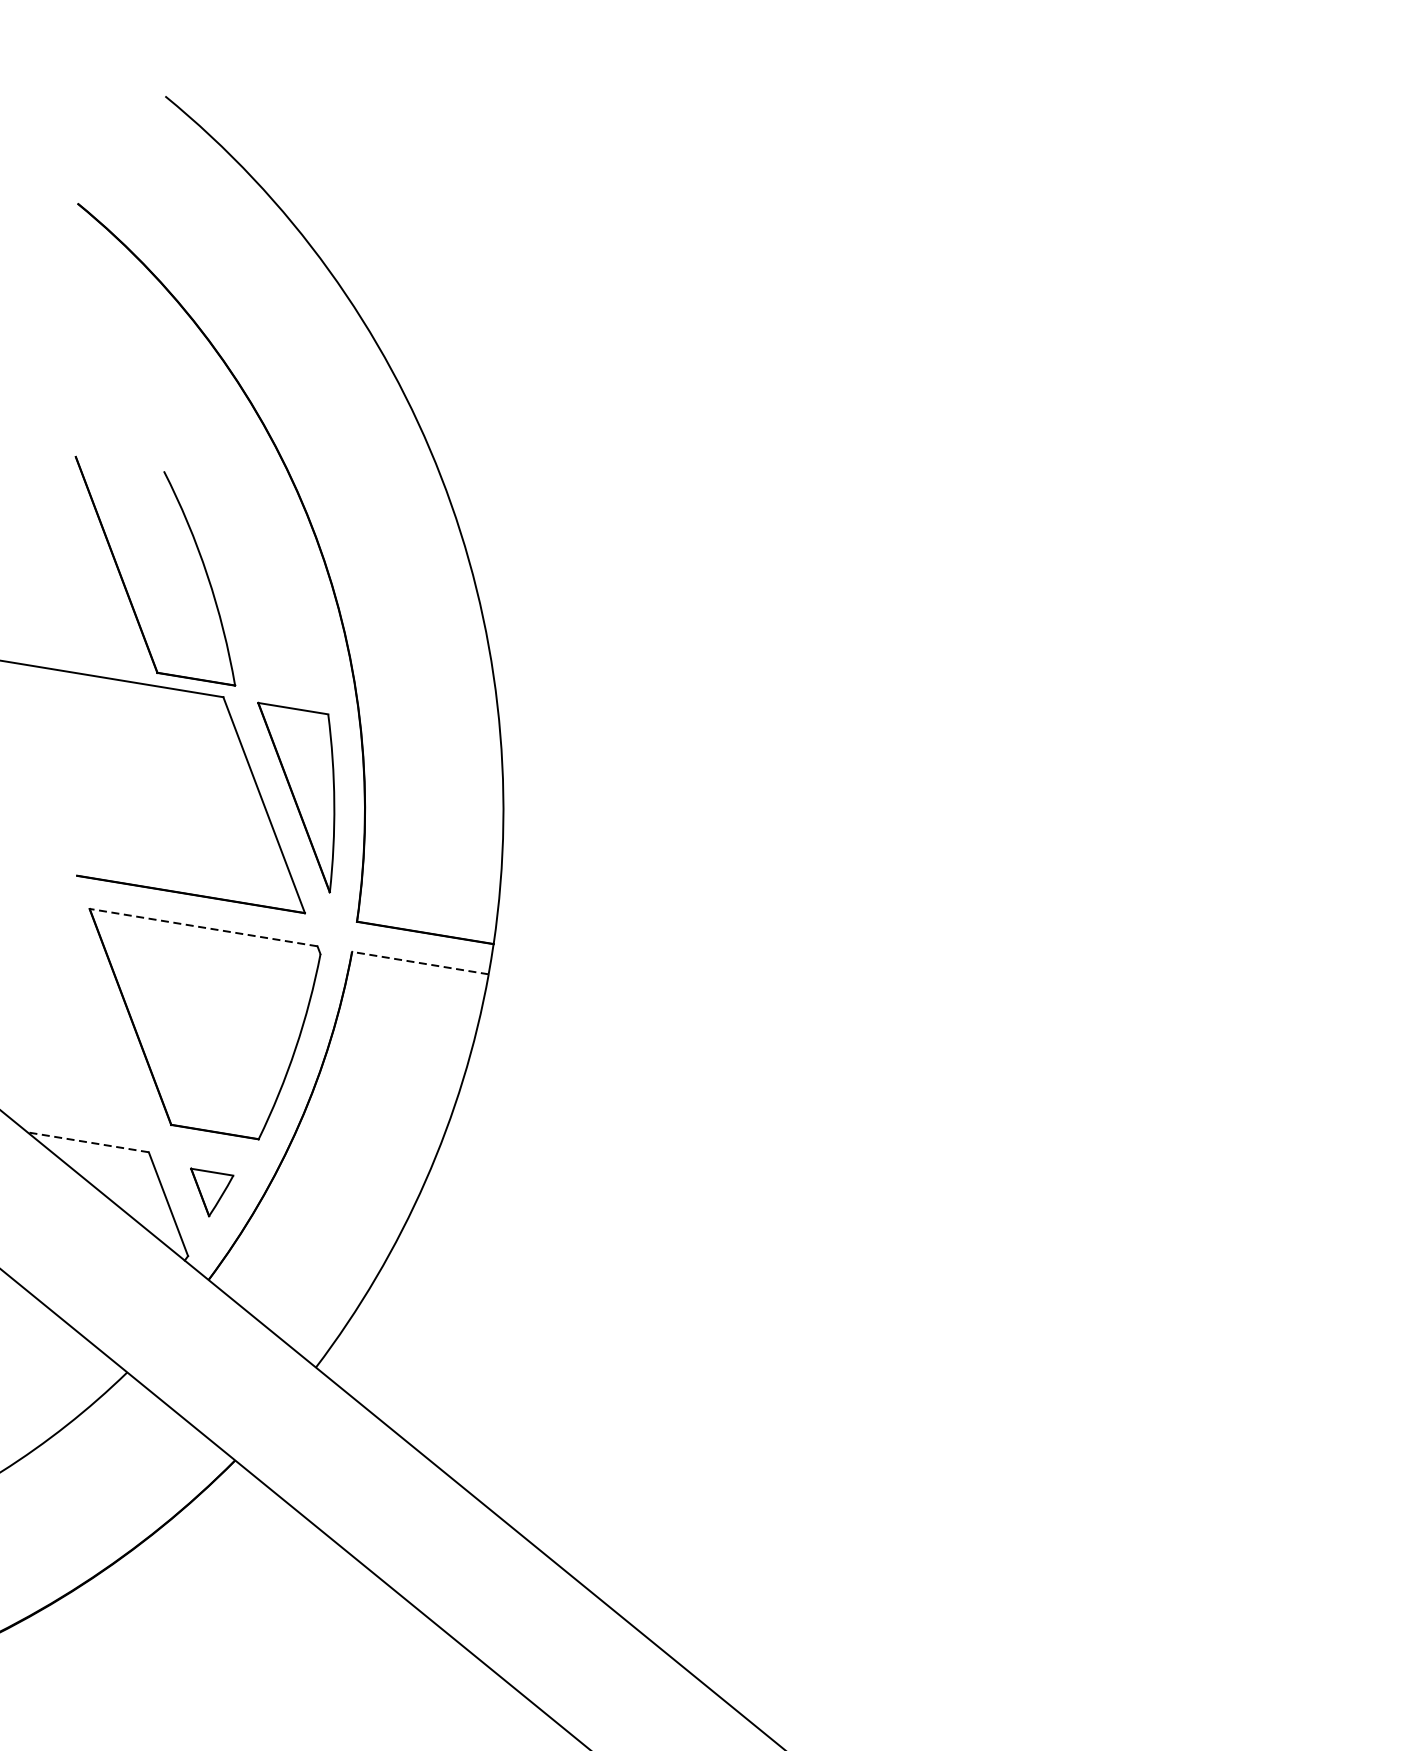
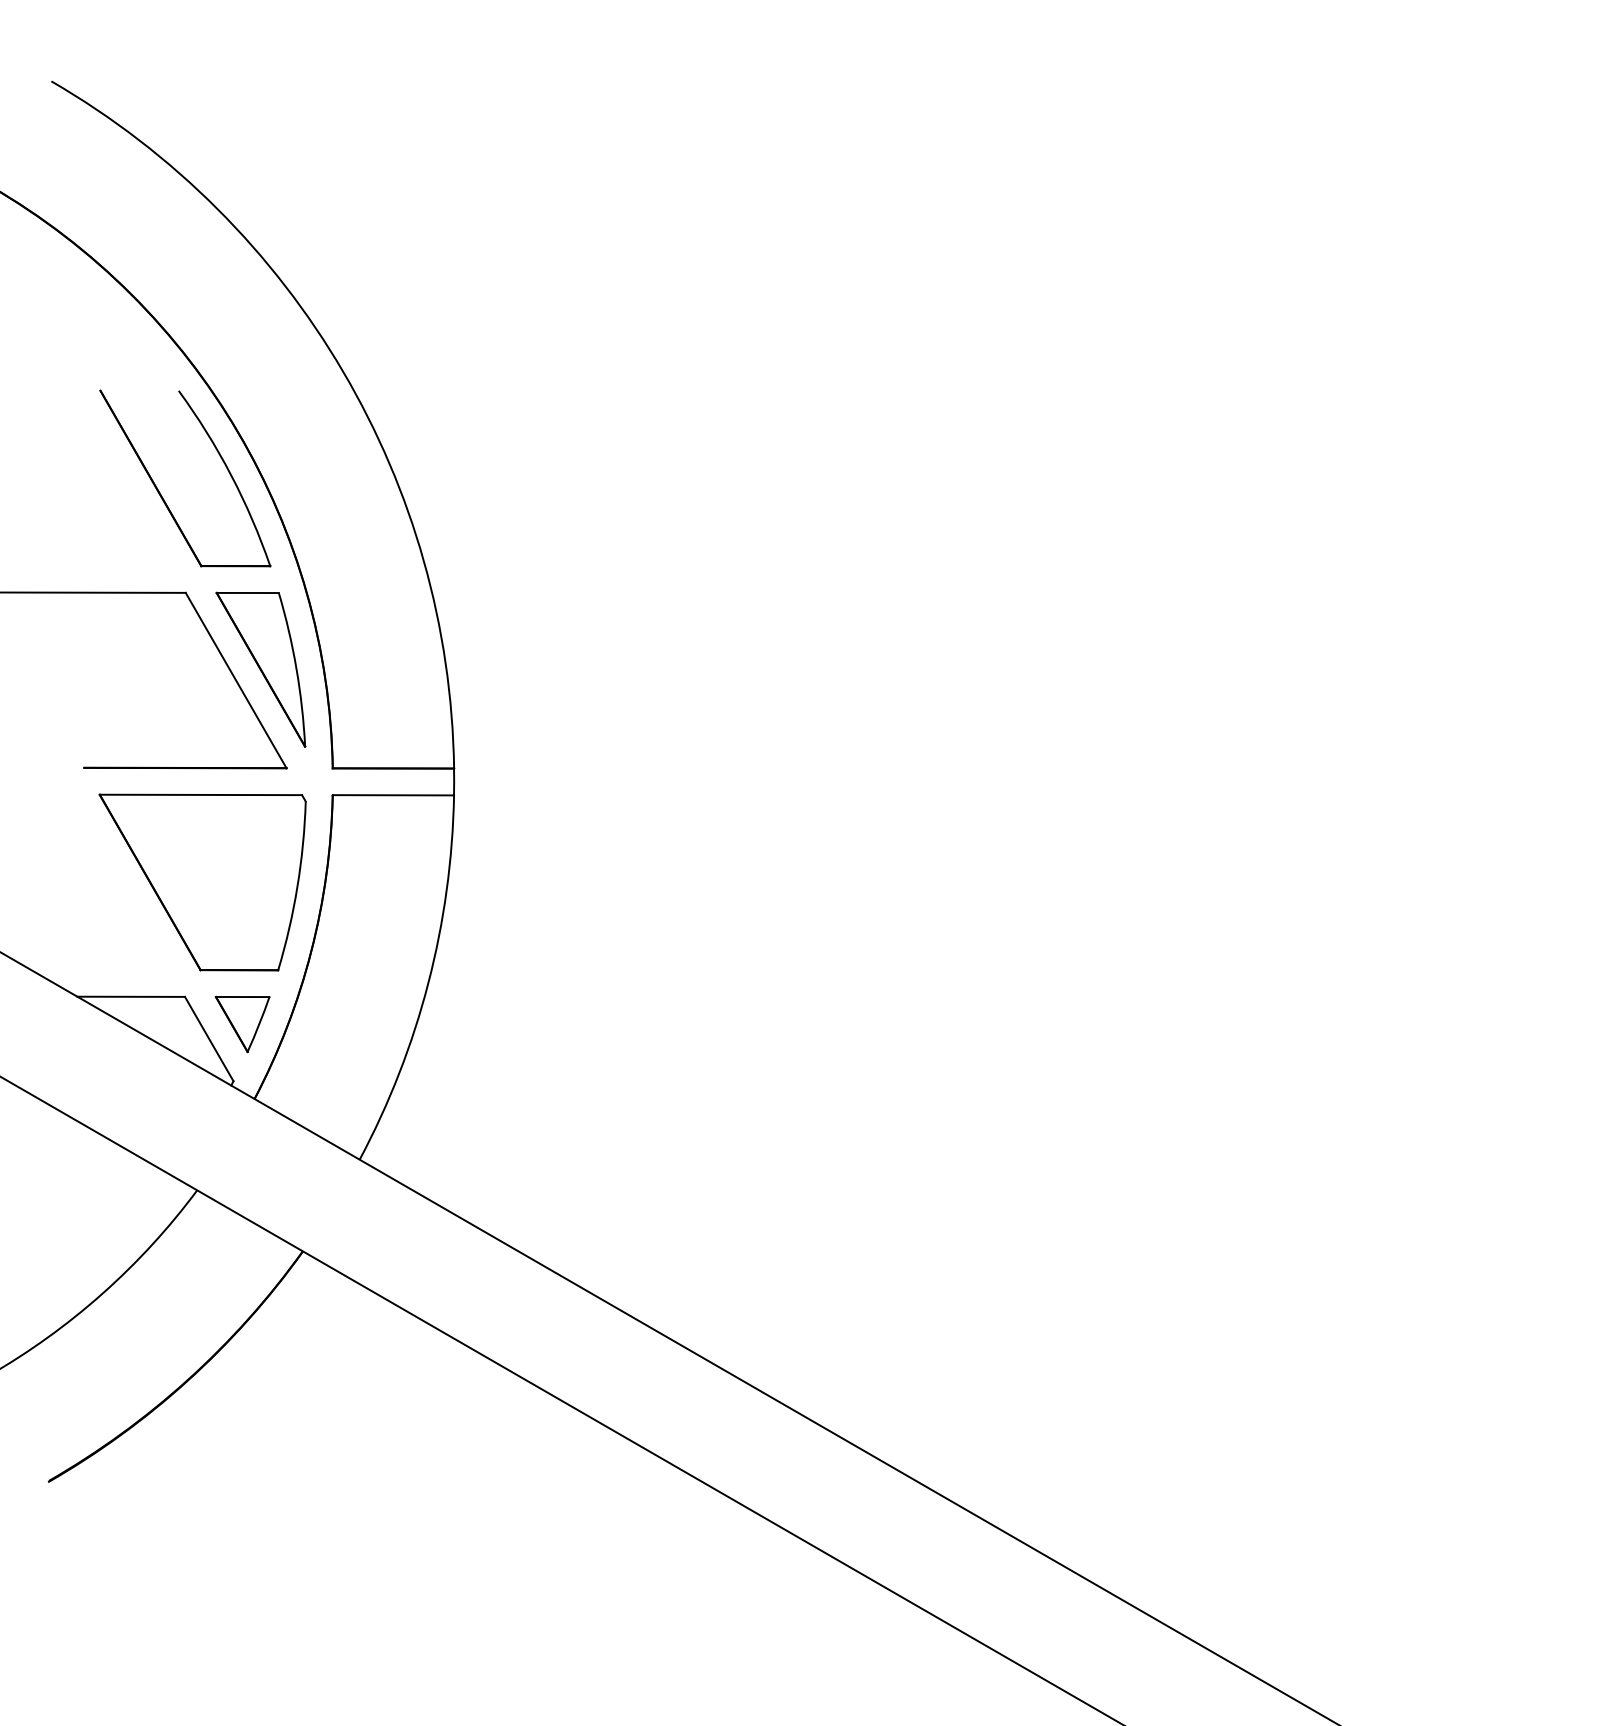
part: (124, 580) -> (159, 490), moved
line: (203, 927) -> (200, 794), dashed -> solid
line: (420, 963) -> (393, 795), dashed -> solid
line: (88, 1142) -> (131, 996), dashed -> solid
part: (208, 1193) -> (242, 1024), size x1.43

